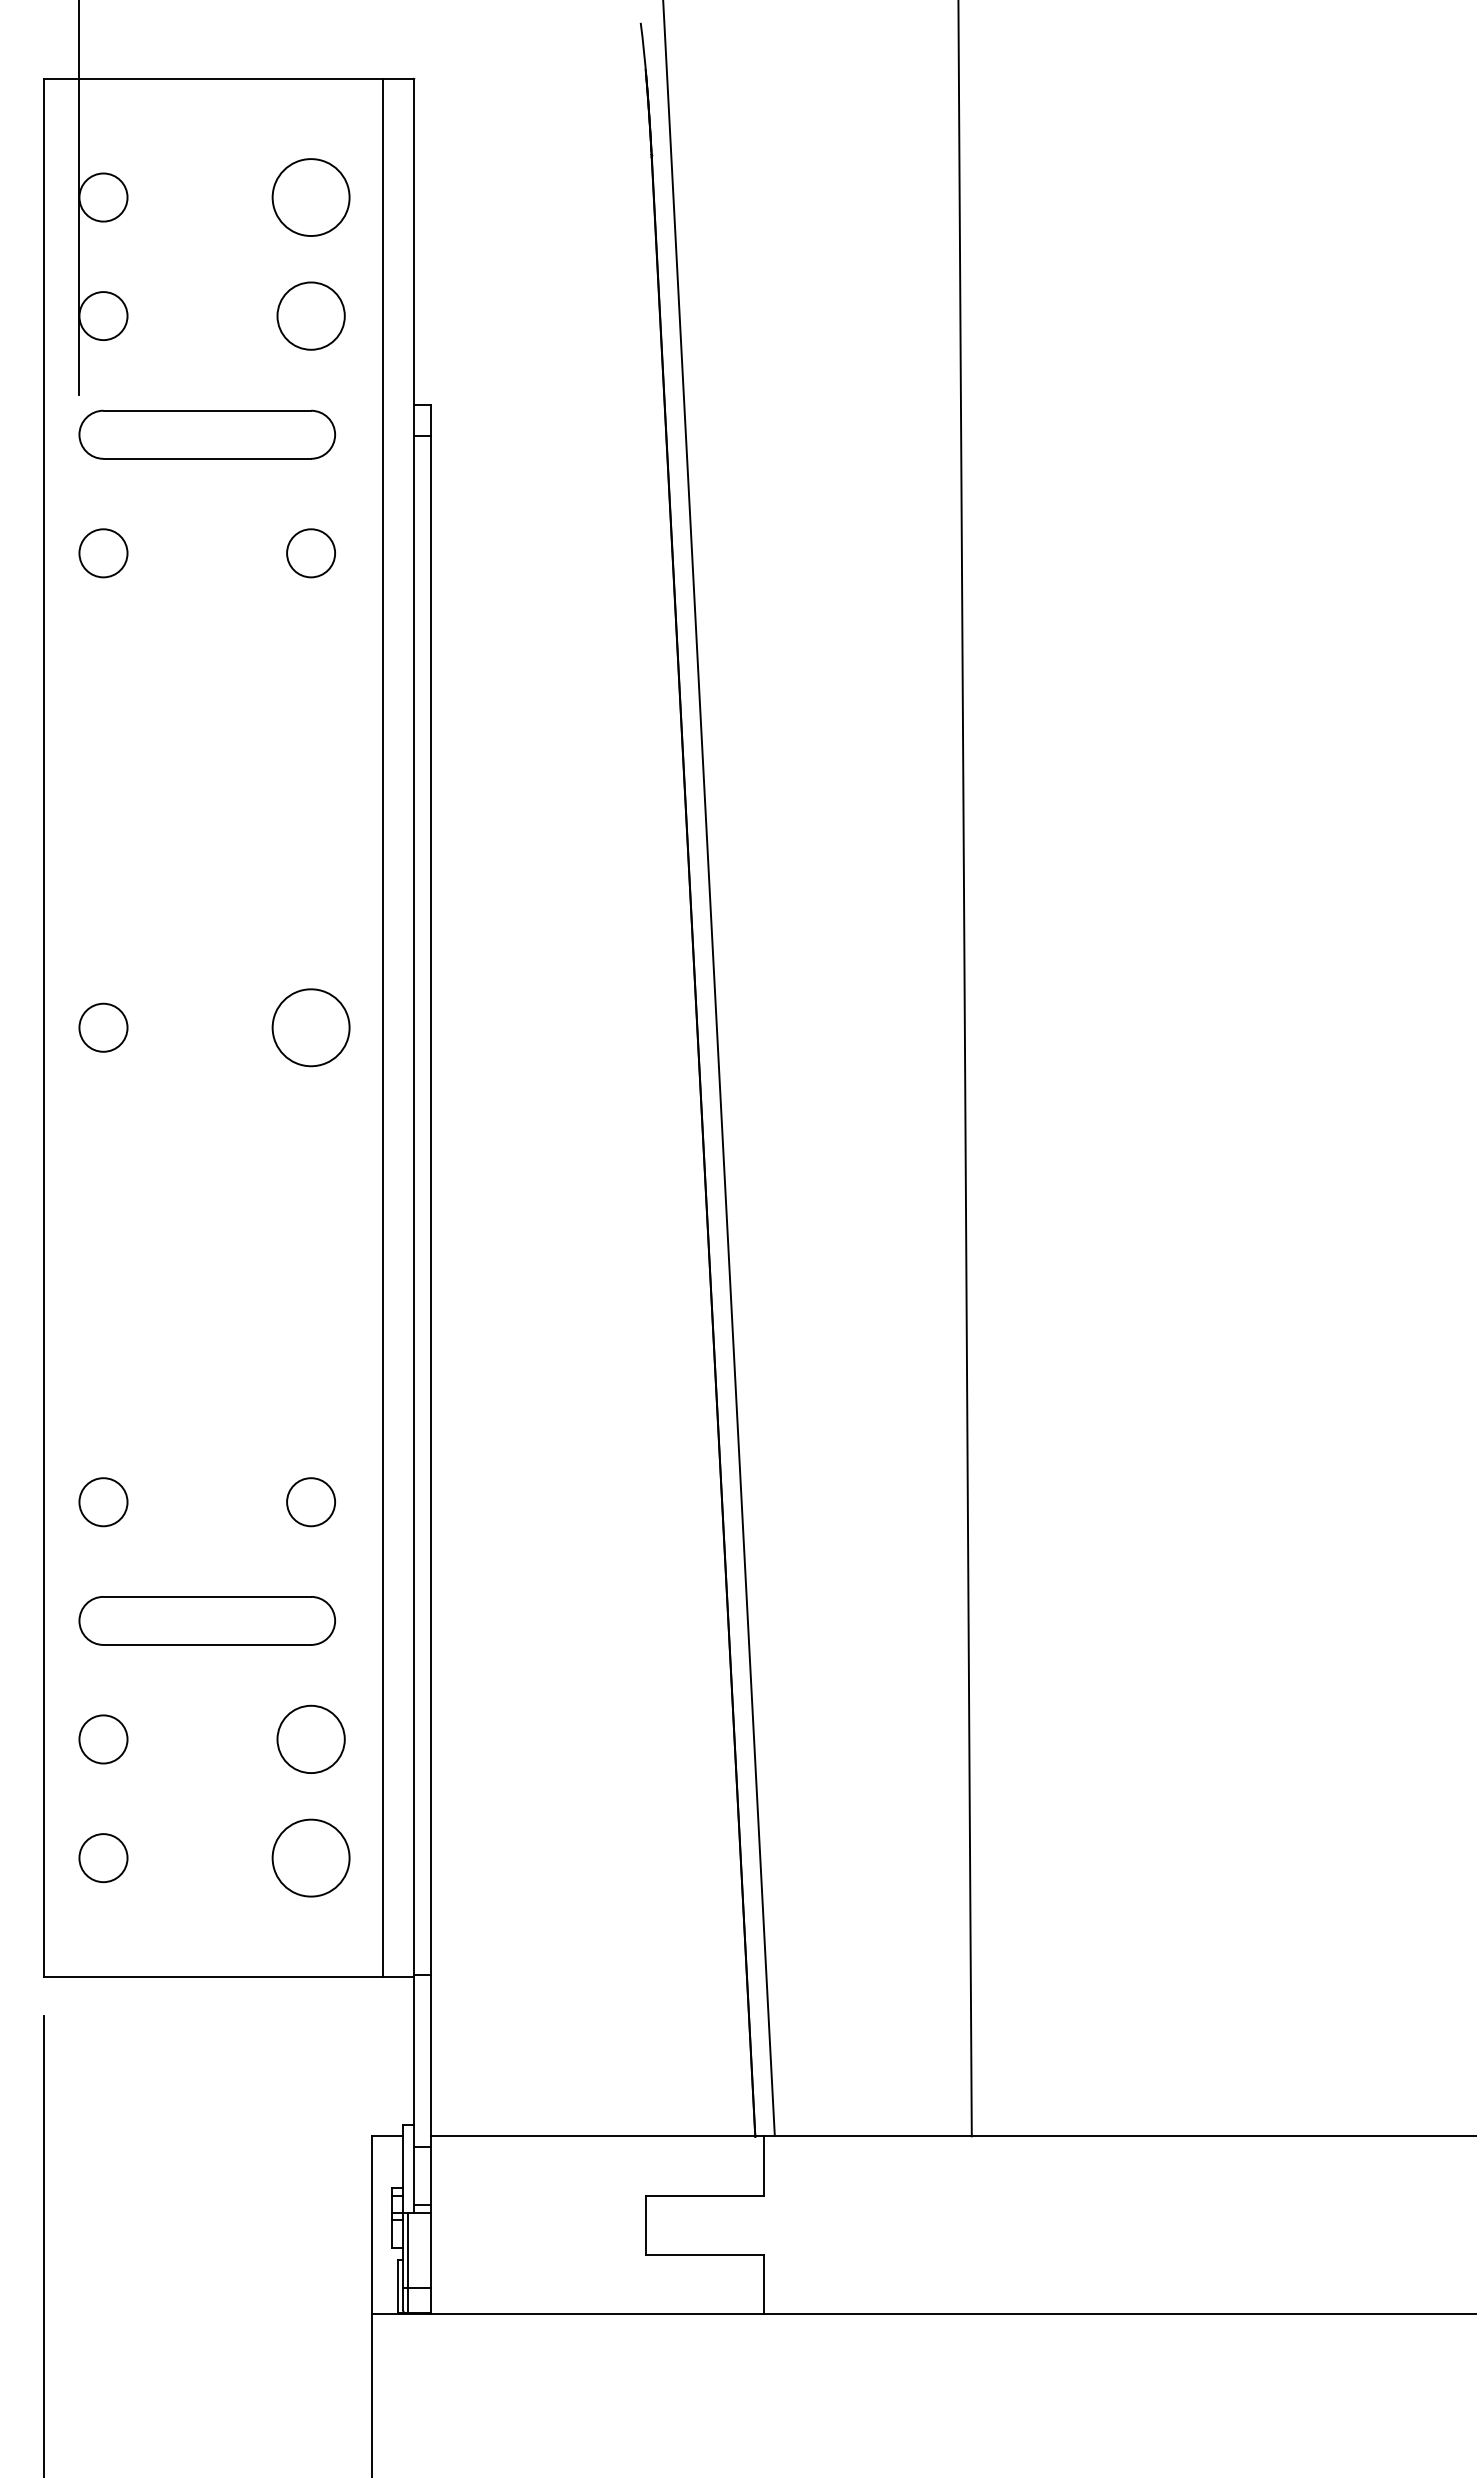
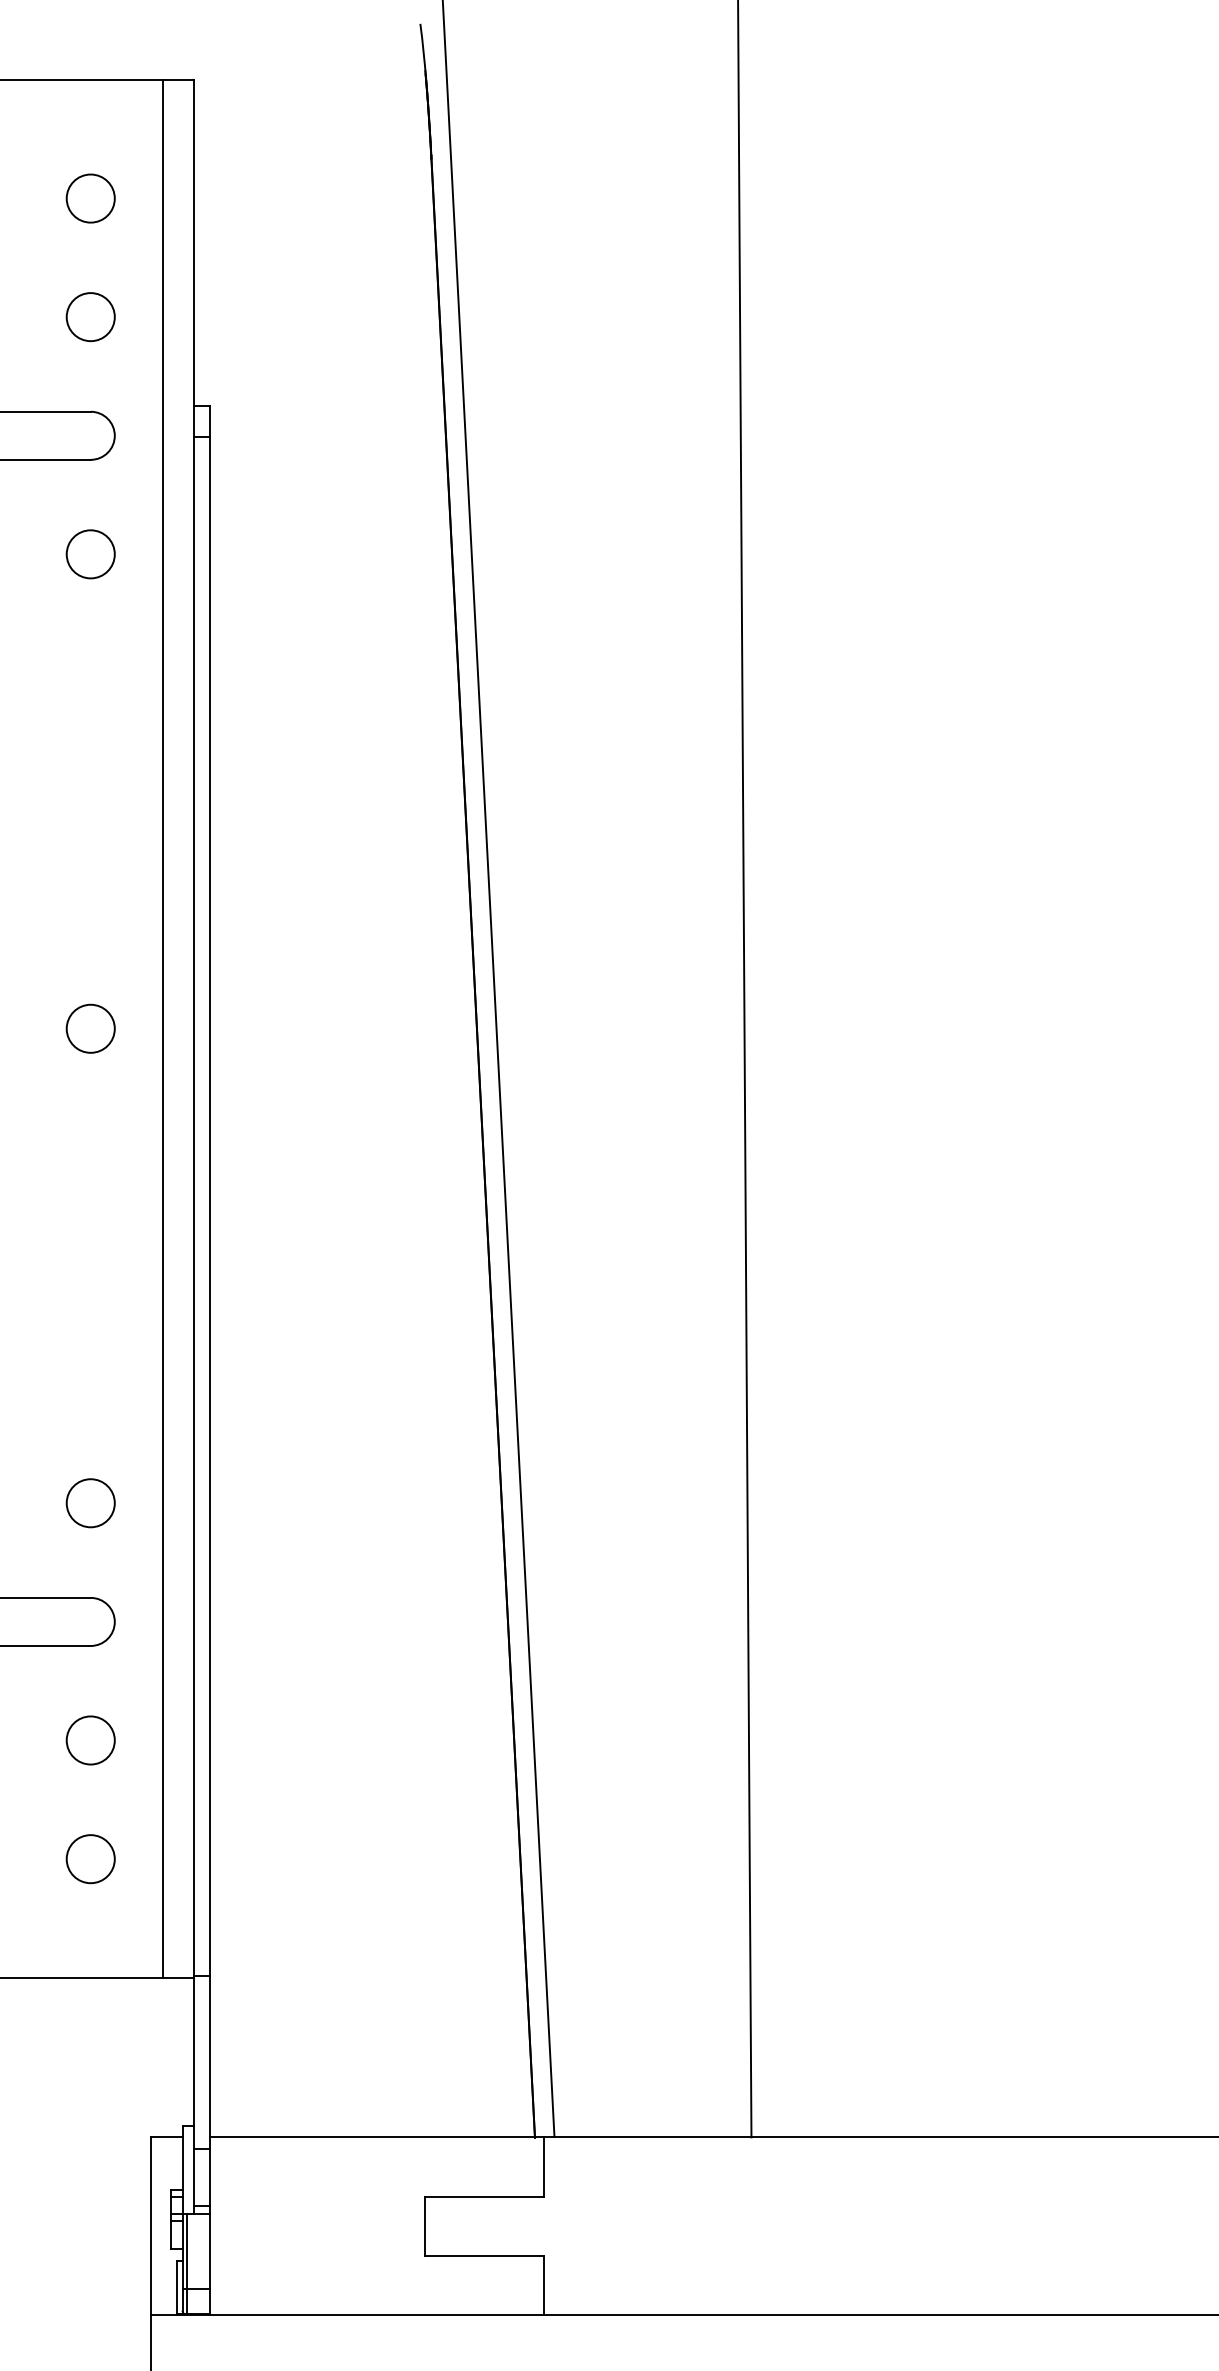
circle: (311, 197) -> (91, 198), size x0.62
circle: (310, 315) -> (90, 316), size x0.71
circle: (311, 1027) -> (91, 1028), size x0.62
circle: (310, 1739) -> (90, 1740), size x0.71
circle: (311, 1858) -> (91, 1859), size x0.62

